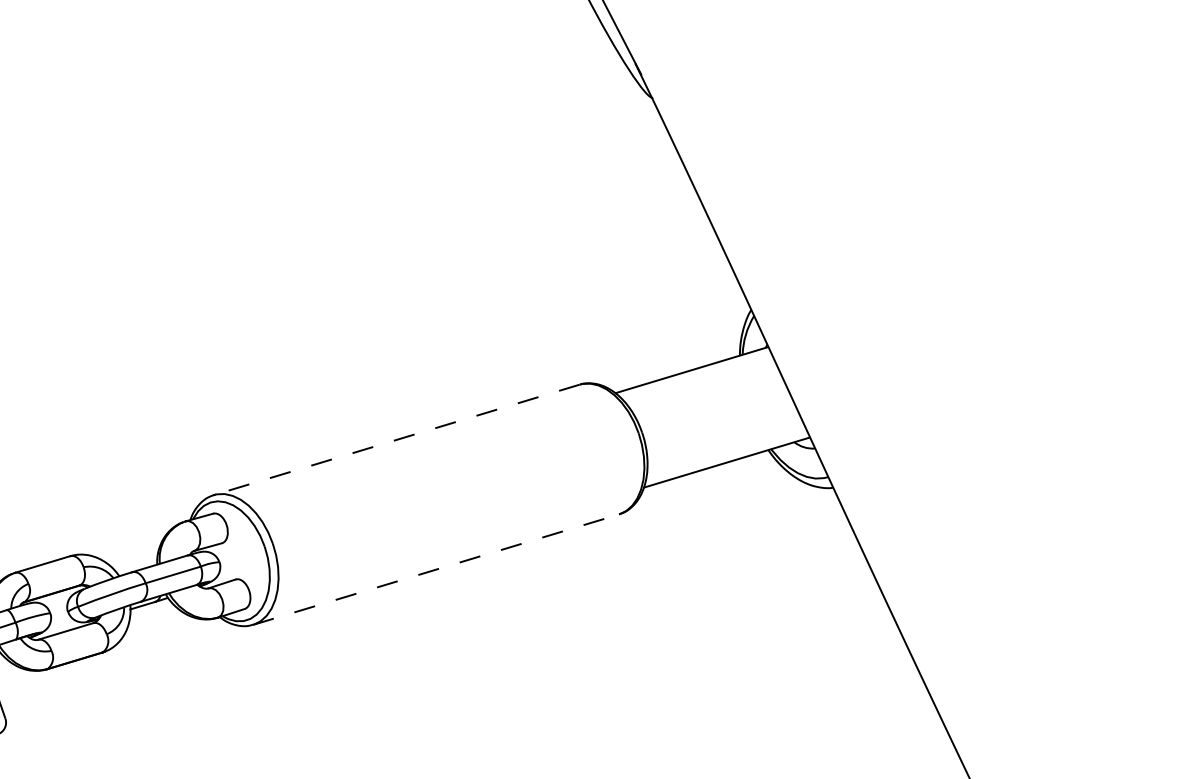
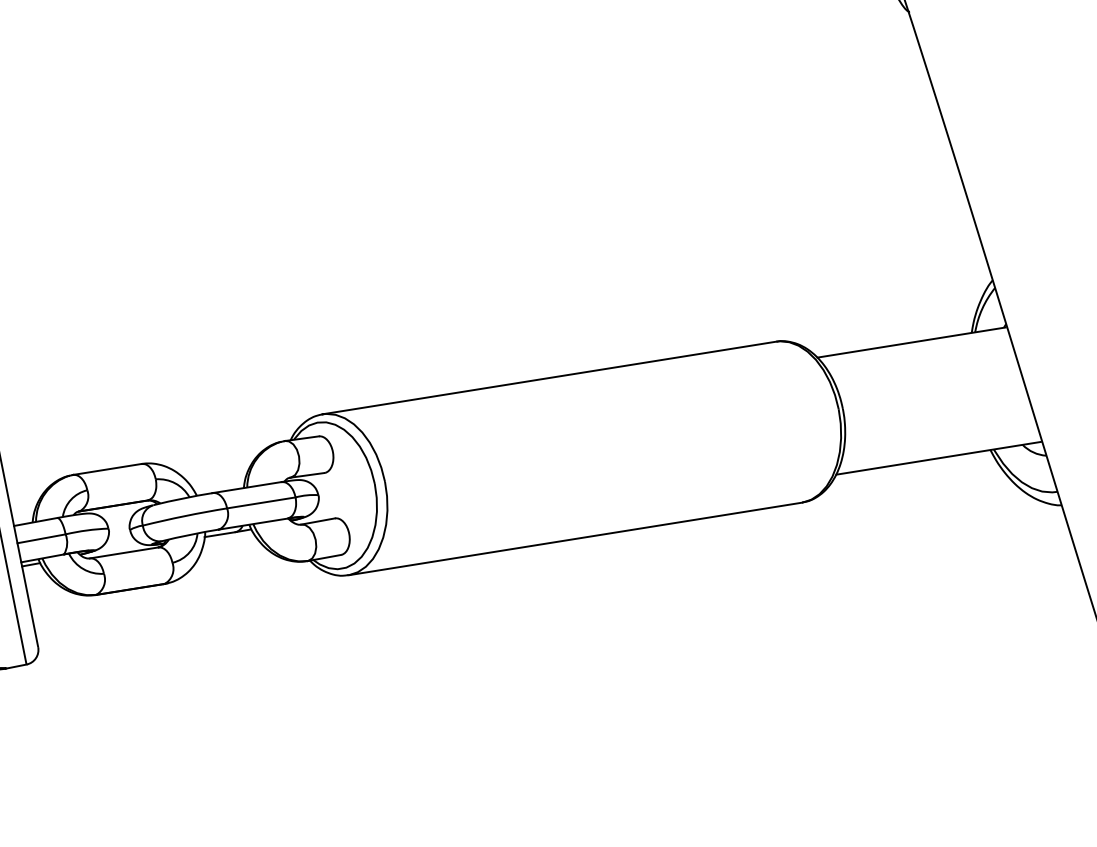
line: (396, 440) -> (548, 378), dashed -> solid
line: (436, 569) -> (575, 538), dashed -> solid

